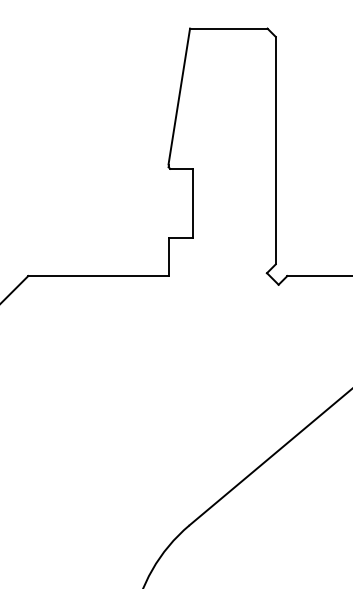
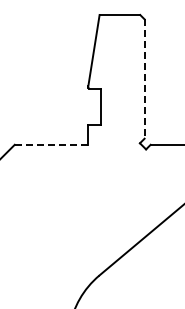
line: (275, 151) -> (144, 79), solid -> dashed
line: (98, 275) -> (51, 144), solid -> dashed

